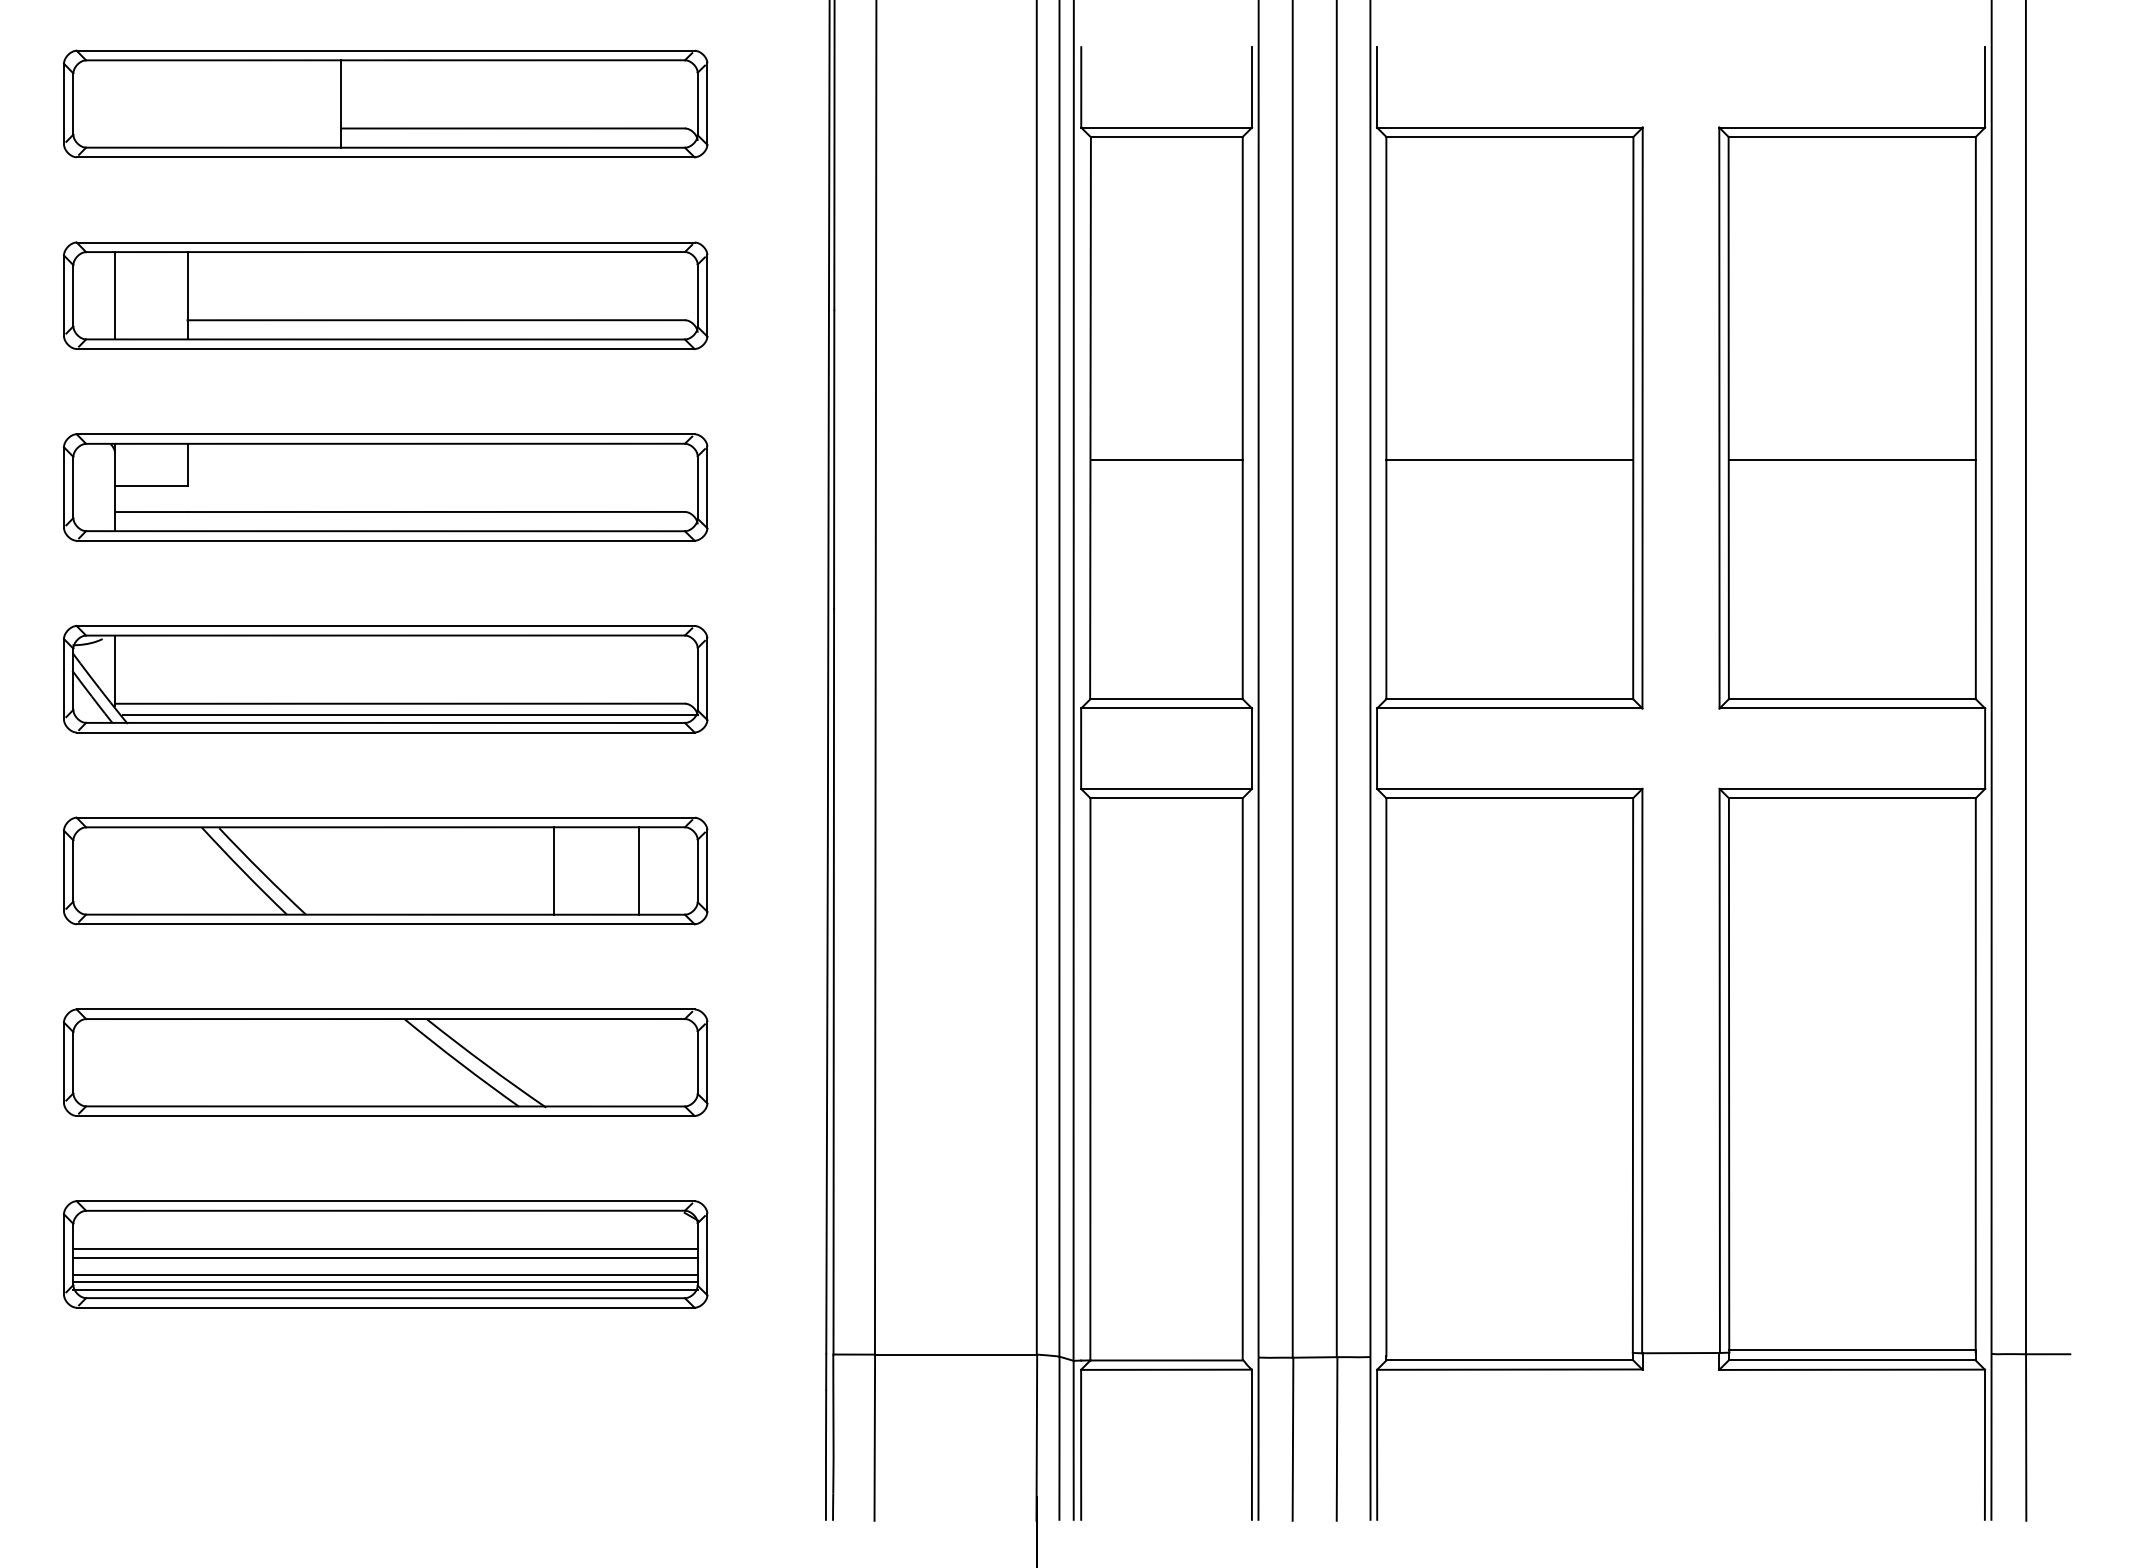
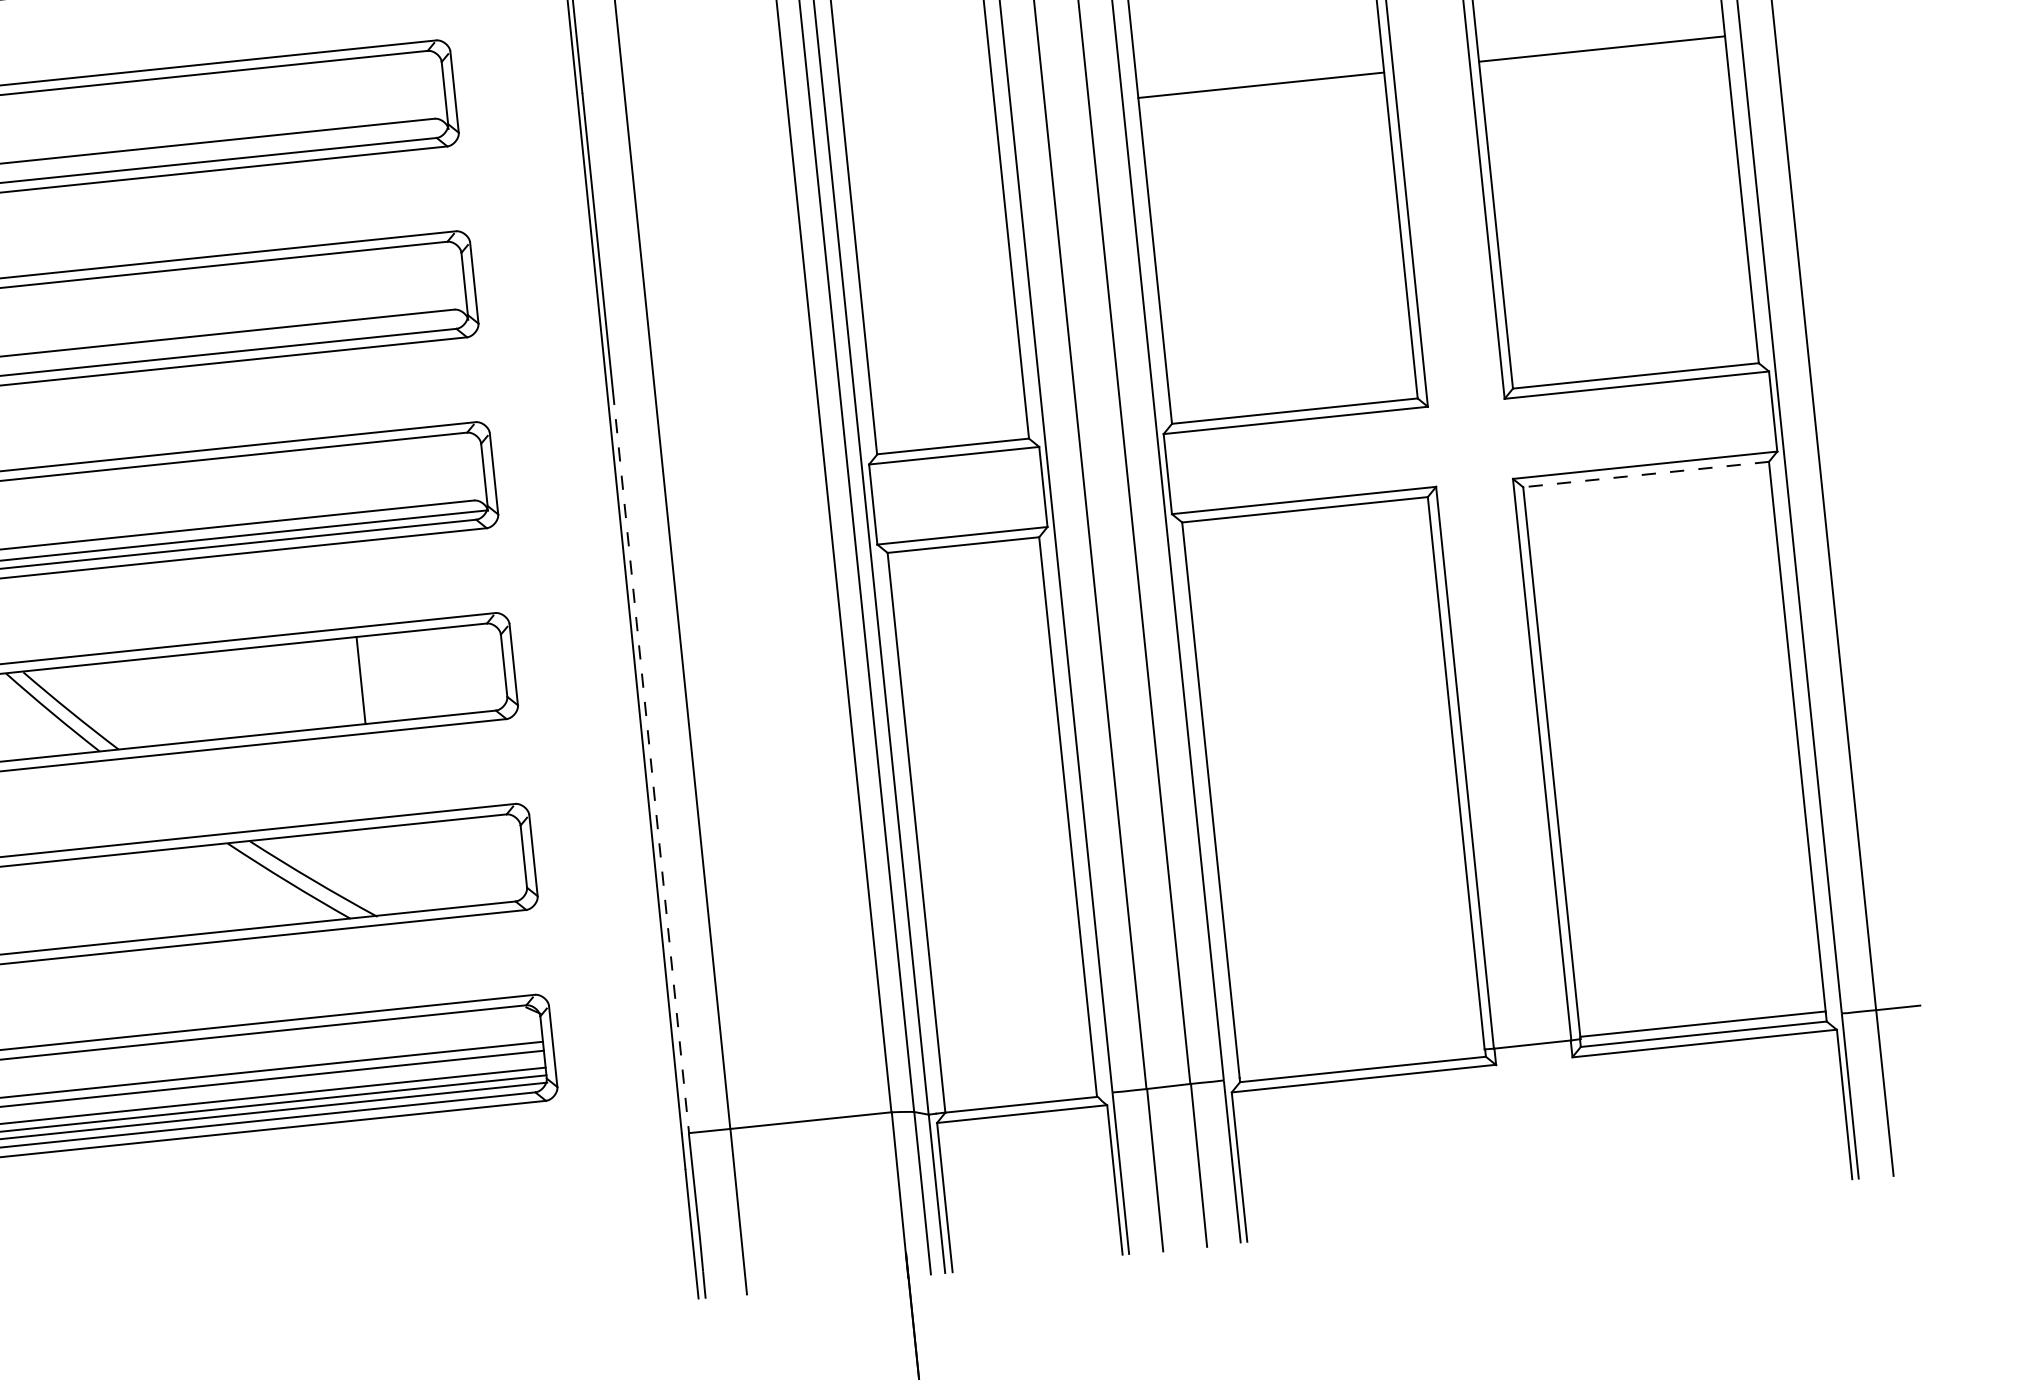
line: (1166, 459) -> (928, 207), removed
line: (1509, 459) -> (1260, 84), moved
line: (1851, 459) -> (1601, 48), moved
line: (1851, 798) -> (1645, 474), solid -> dashed
line: (639, 870) -> (446, 671), removed
line: (833, 981) -> (650, 761), solid -> dashed

